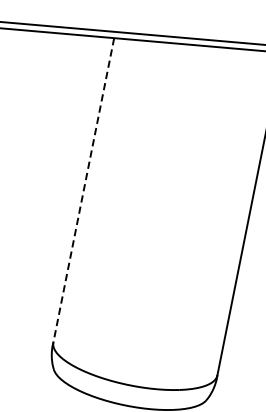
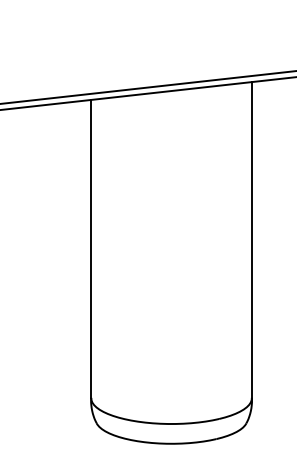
line: (83, 190) -> (91, 249), dashed -> solid

